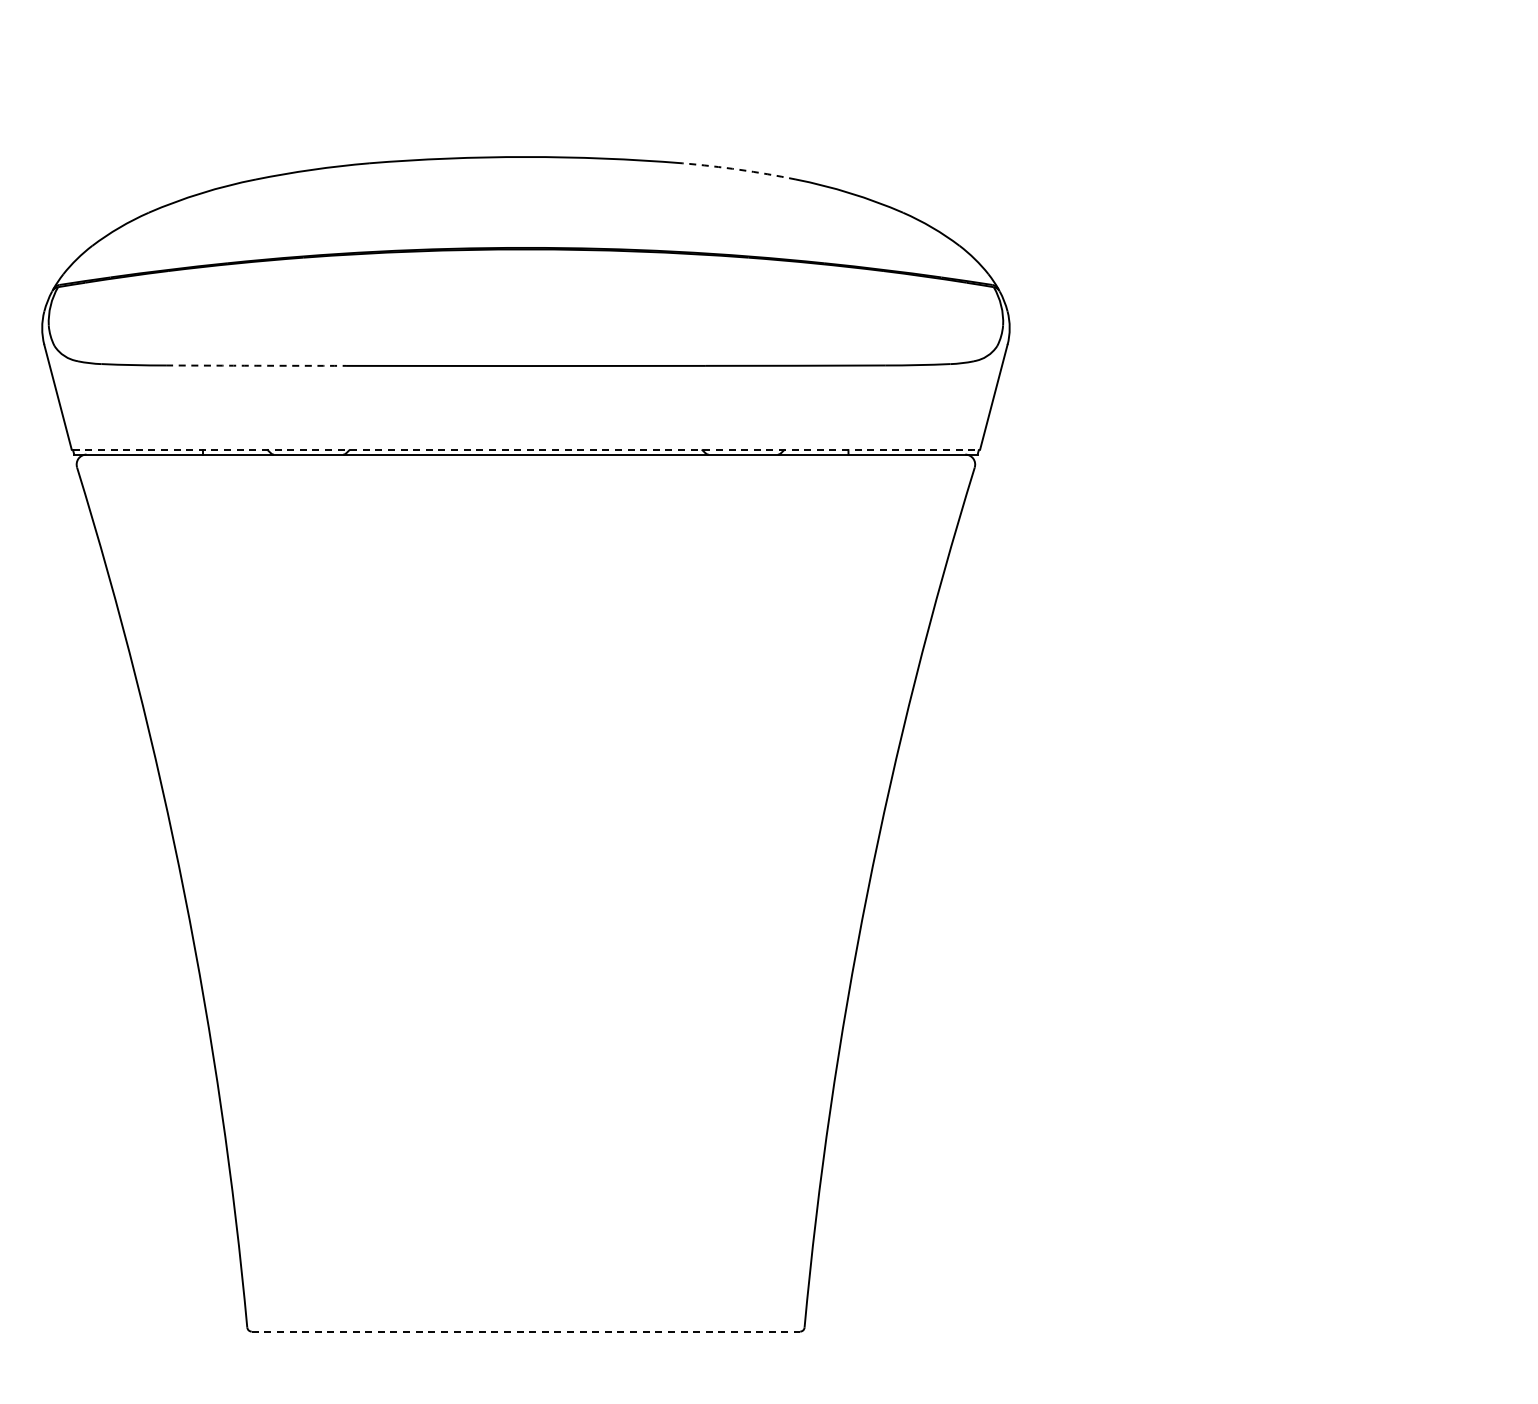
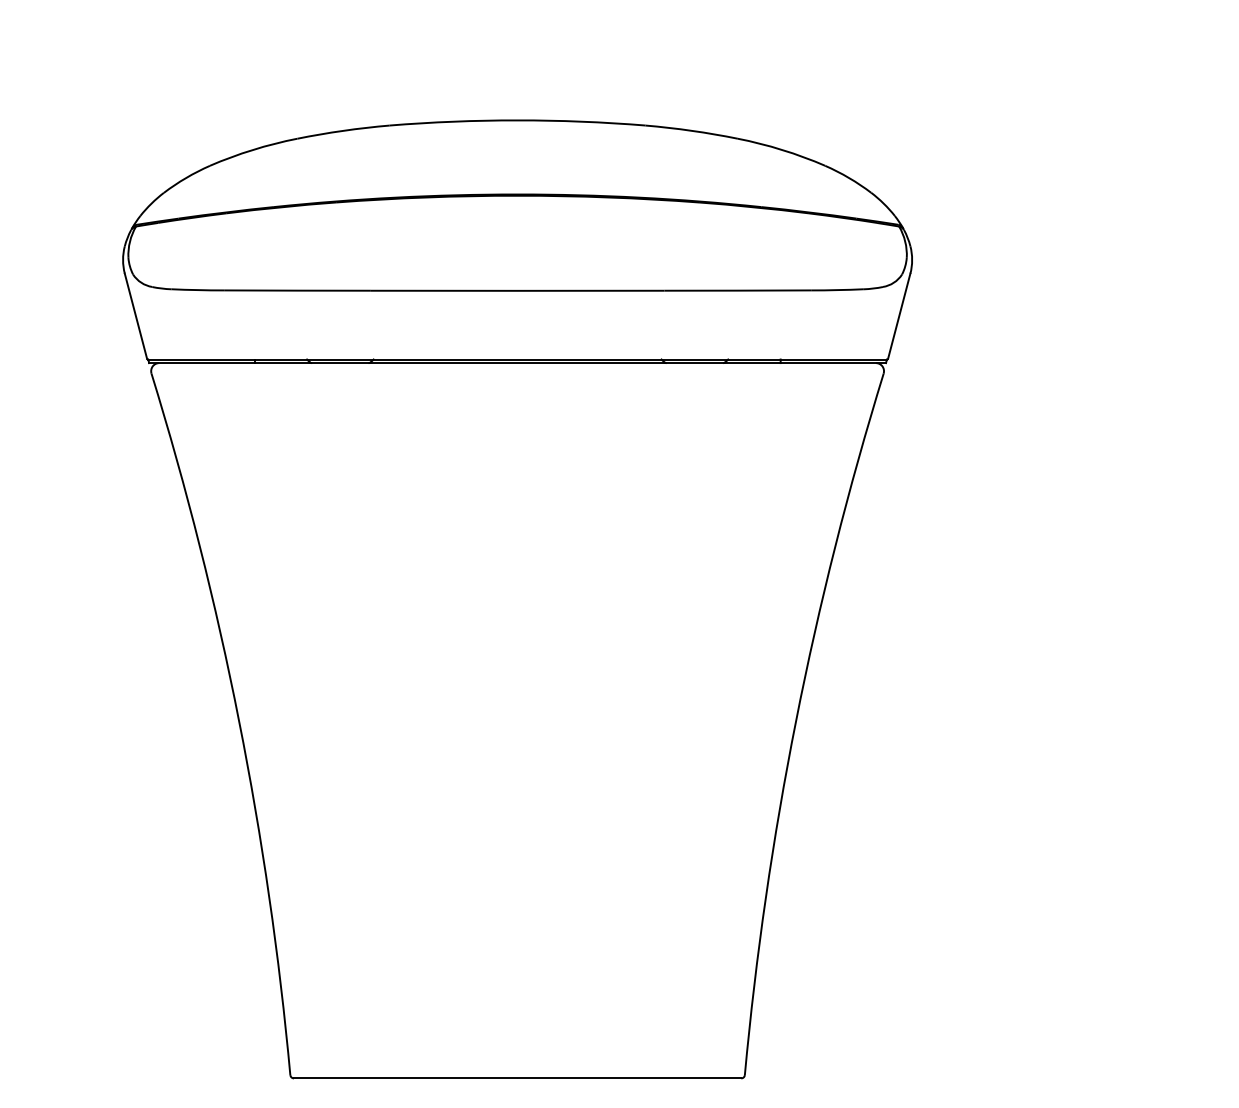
arc: (739, 169) -> (691, 130), dashed -> solid
arc: (256, 365) -> (297, 290), dashed -> solid
line: (526, 450) -> (518, 359), dashed -> solid
line: (526, 1331) -> (518, 1078), dashed -> solid

